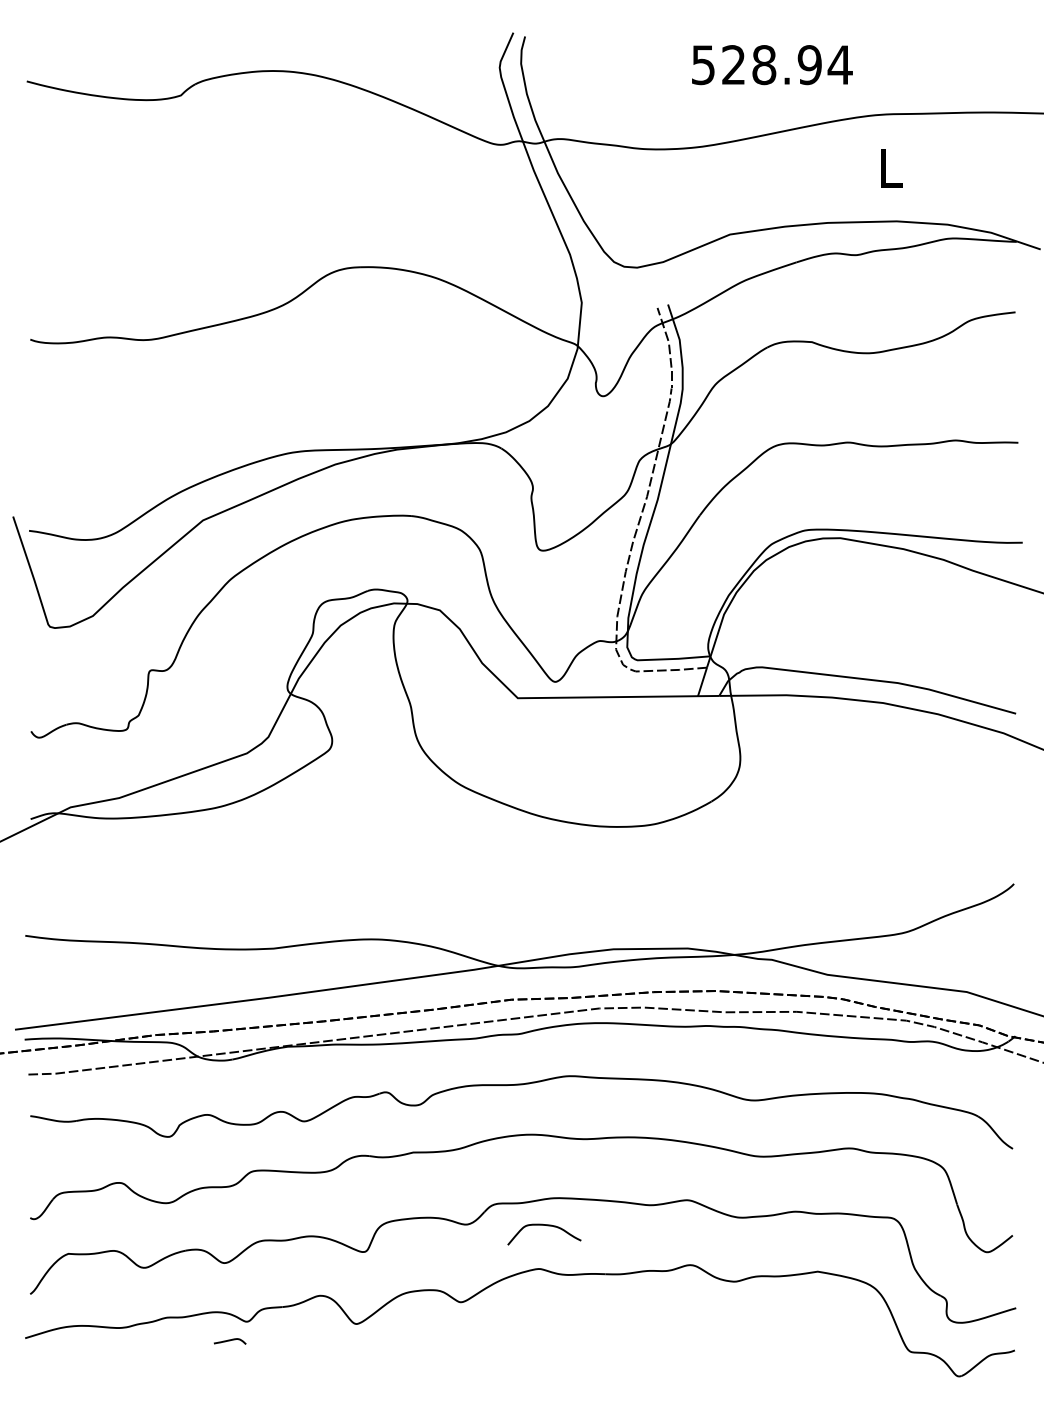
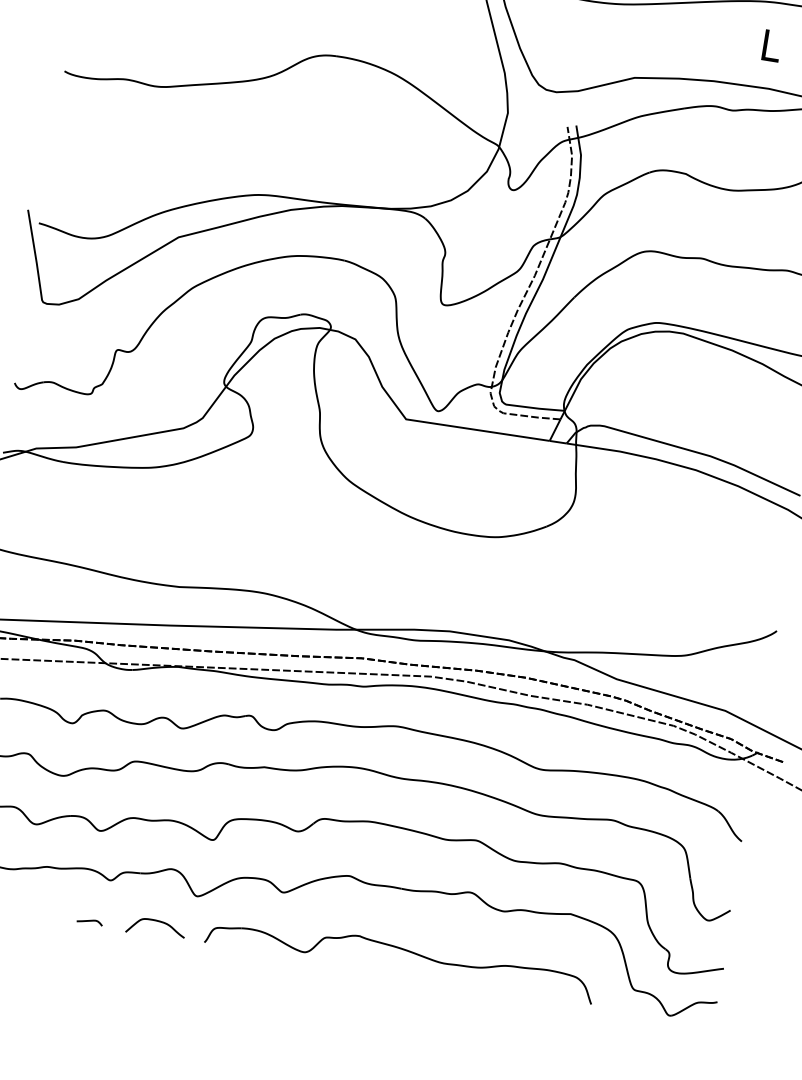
curve: (547, 1226) -> (159, 922), moved
curve: (230, 1341) -> (90, 921), moved
part: (620, 1349) -> (403, 950), added

